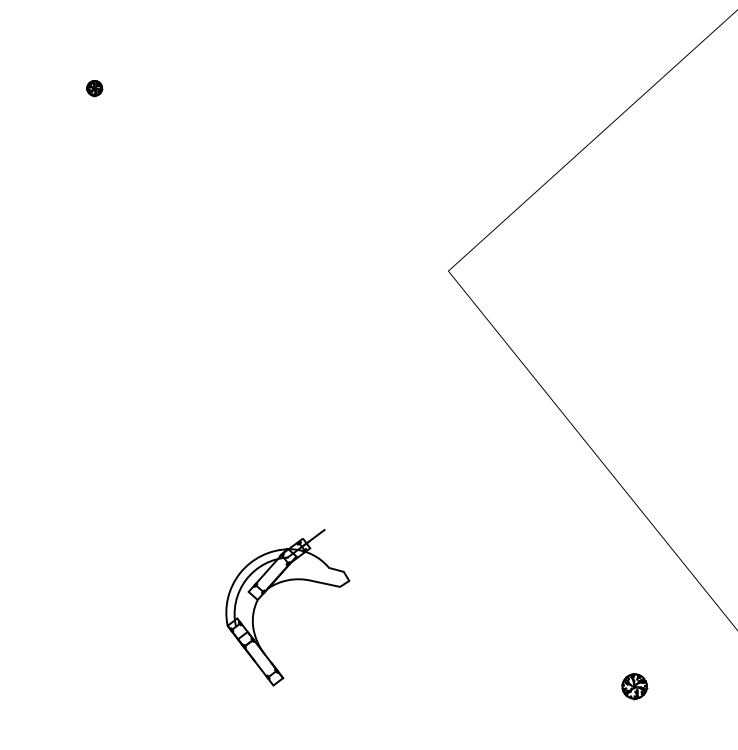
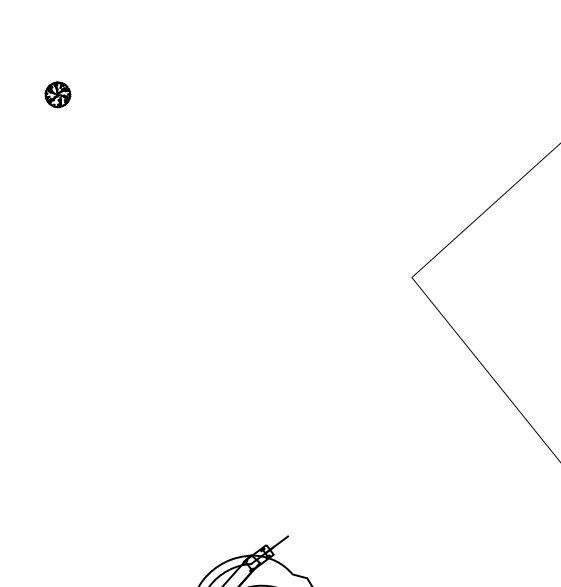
part: (94, 88) -> (57, 94), size x1.67

